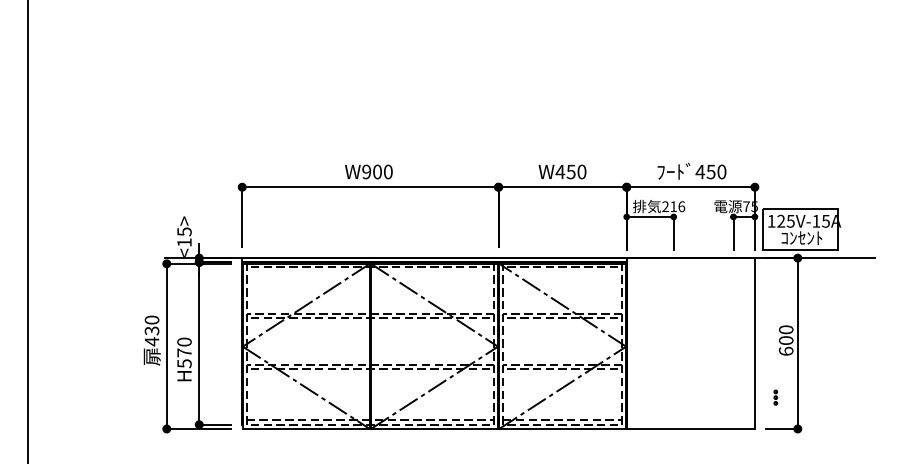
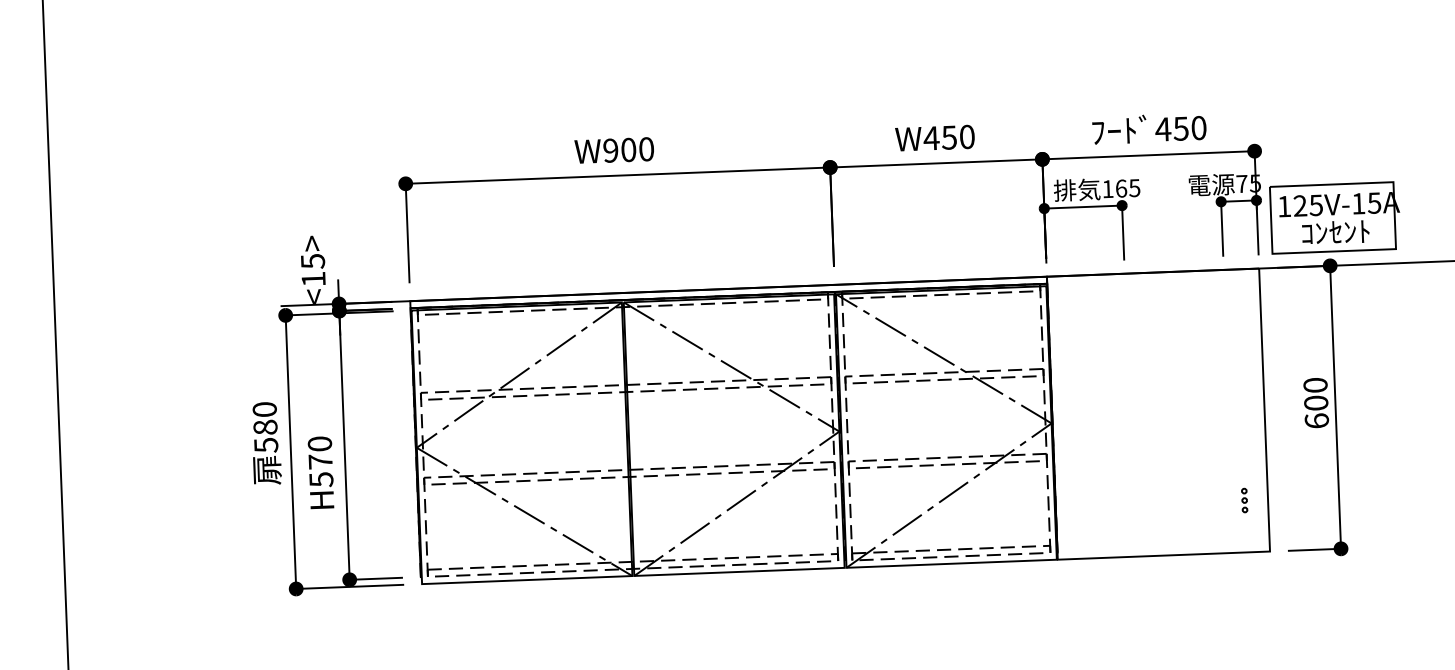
text: (673, 206) -> (1121, 188), 216 -> 165
text: (151, 336) -> (264, 436), 430 -> 580
part: (775, 397) -> (1244, 500), moved

